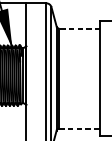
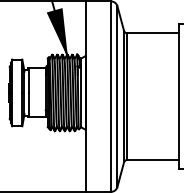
line: (79, 28) -> (152, 33), dashed -> solid
line: (79, 129) -> (153, 160), dashed -> solid

